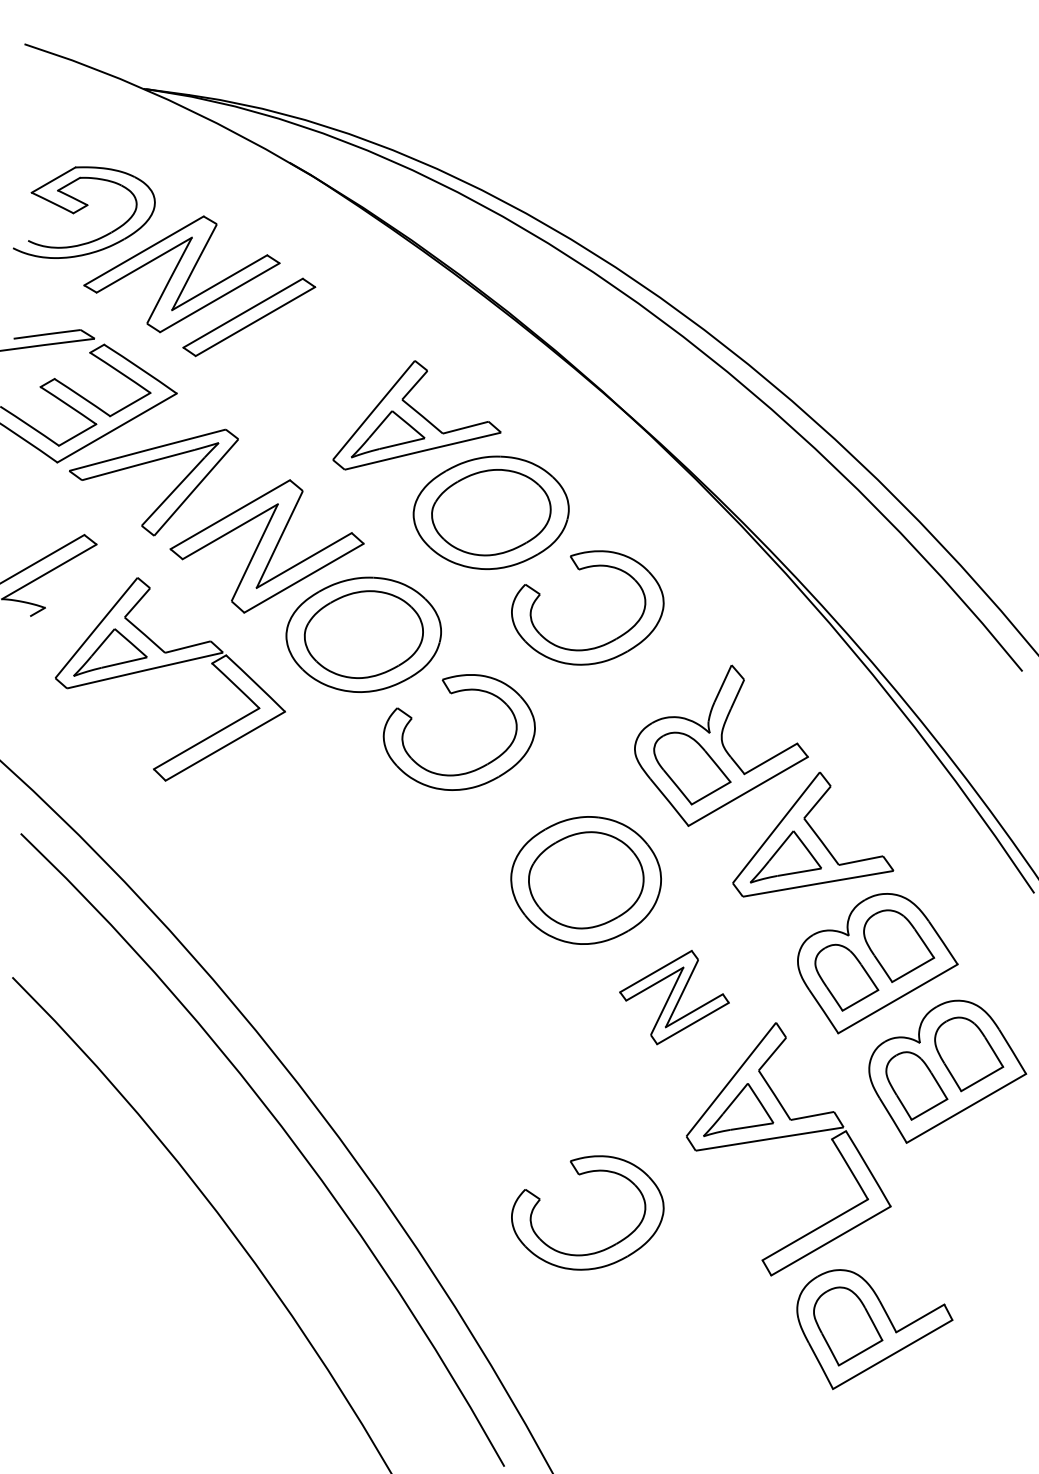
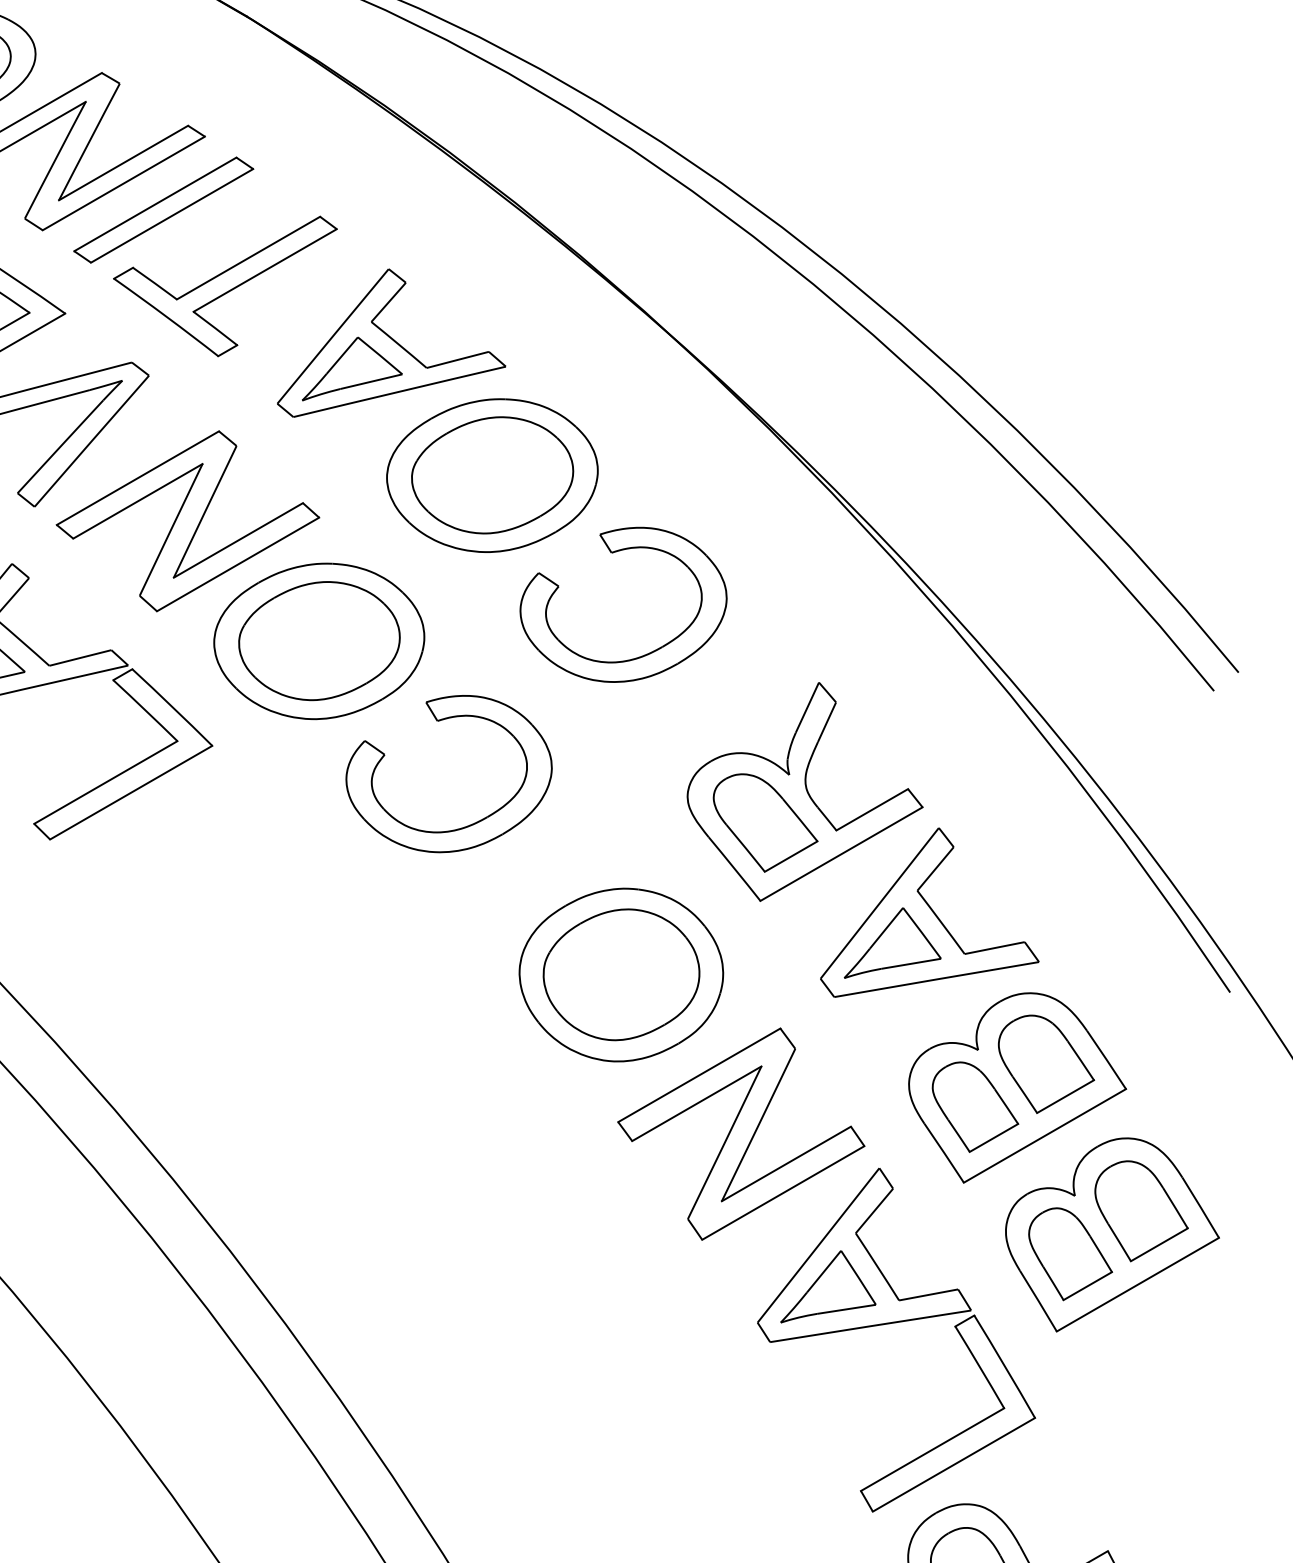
part: (294, 373) -> (225, 286), added
part: (674, 997) -> (741, 1133), size x1.67
part: (580, 1175) -> (613, 1375), removed

